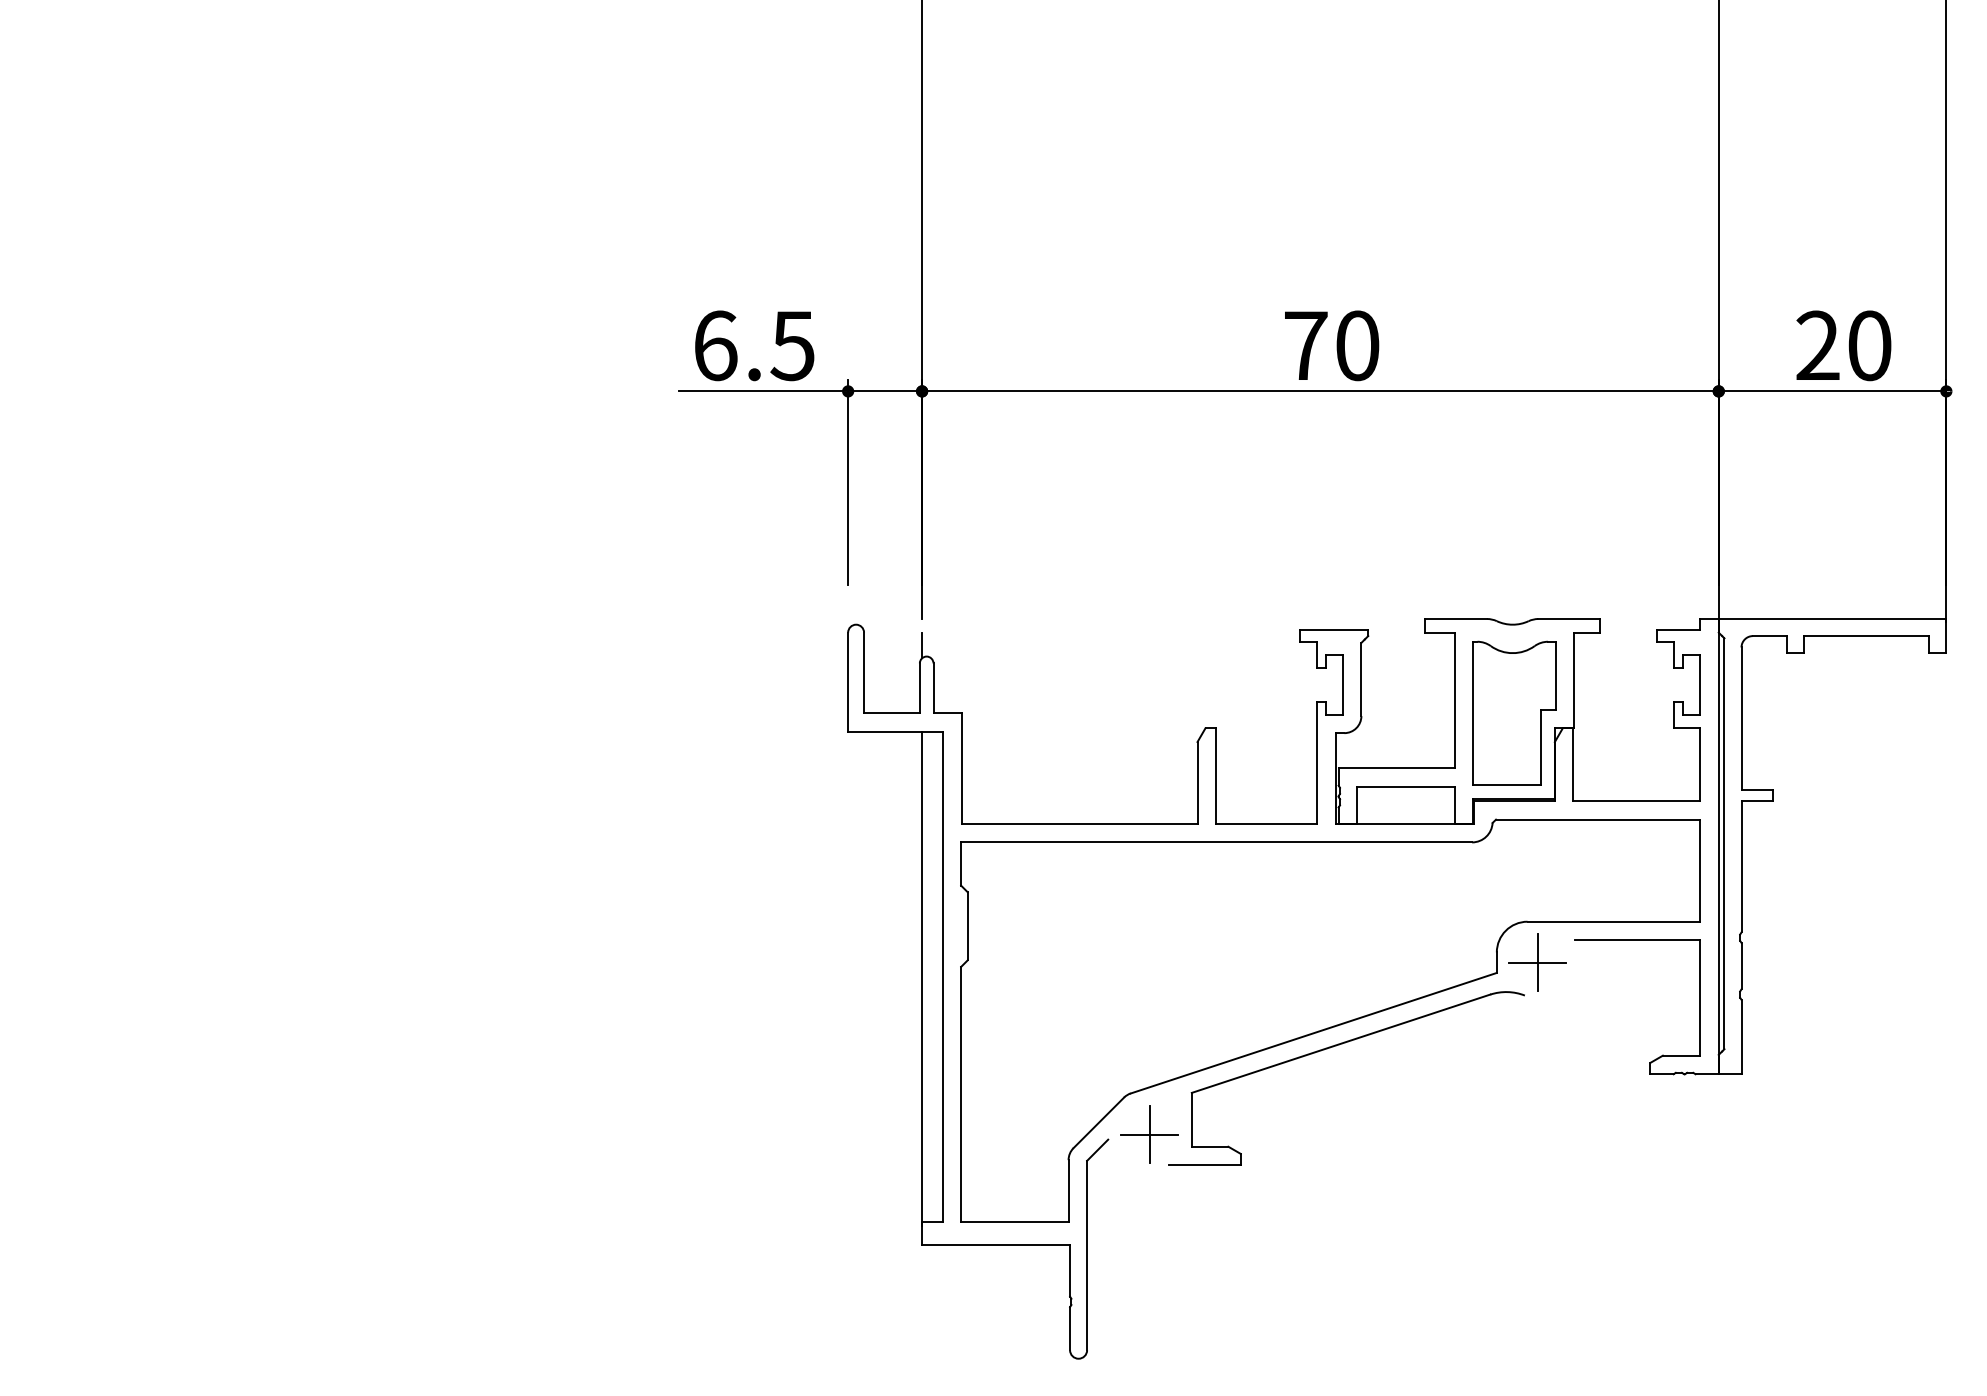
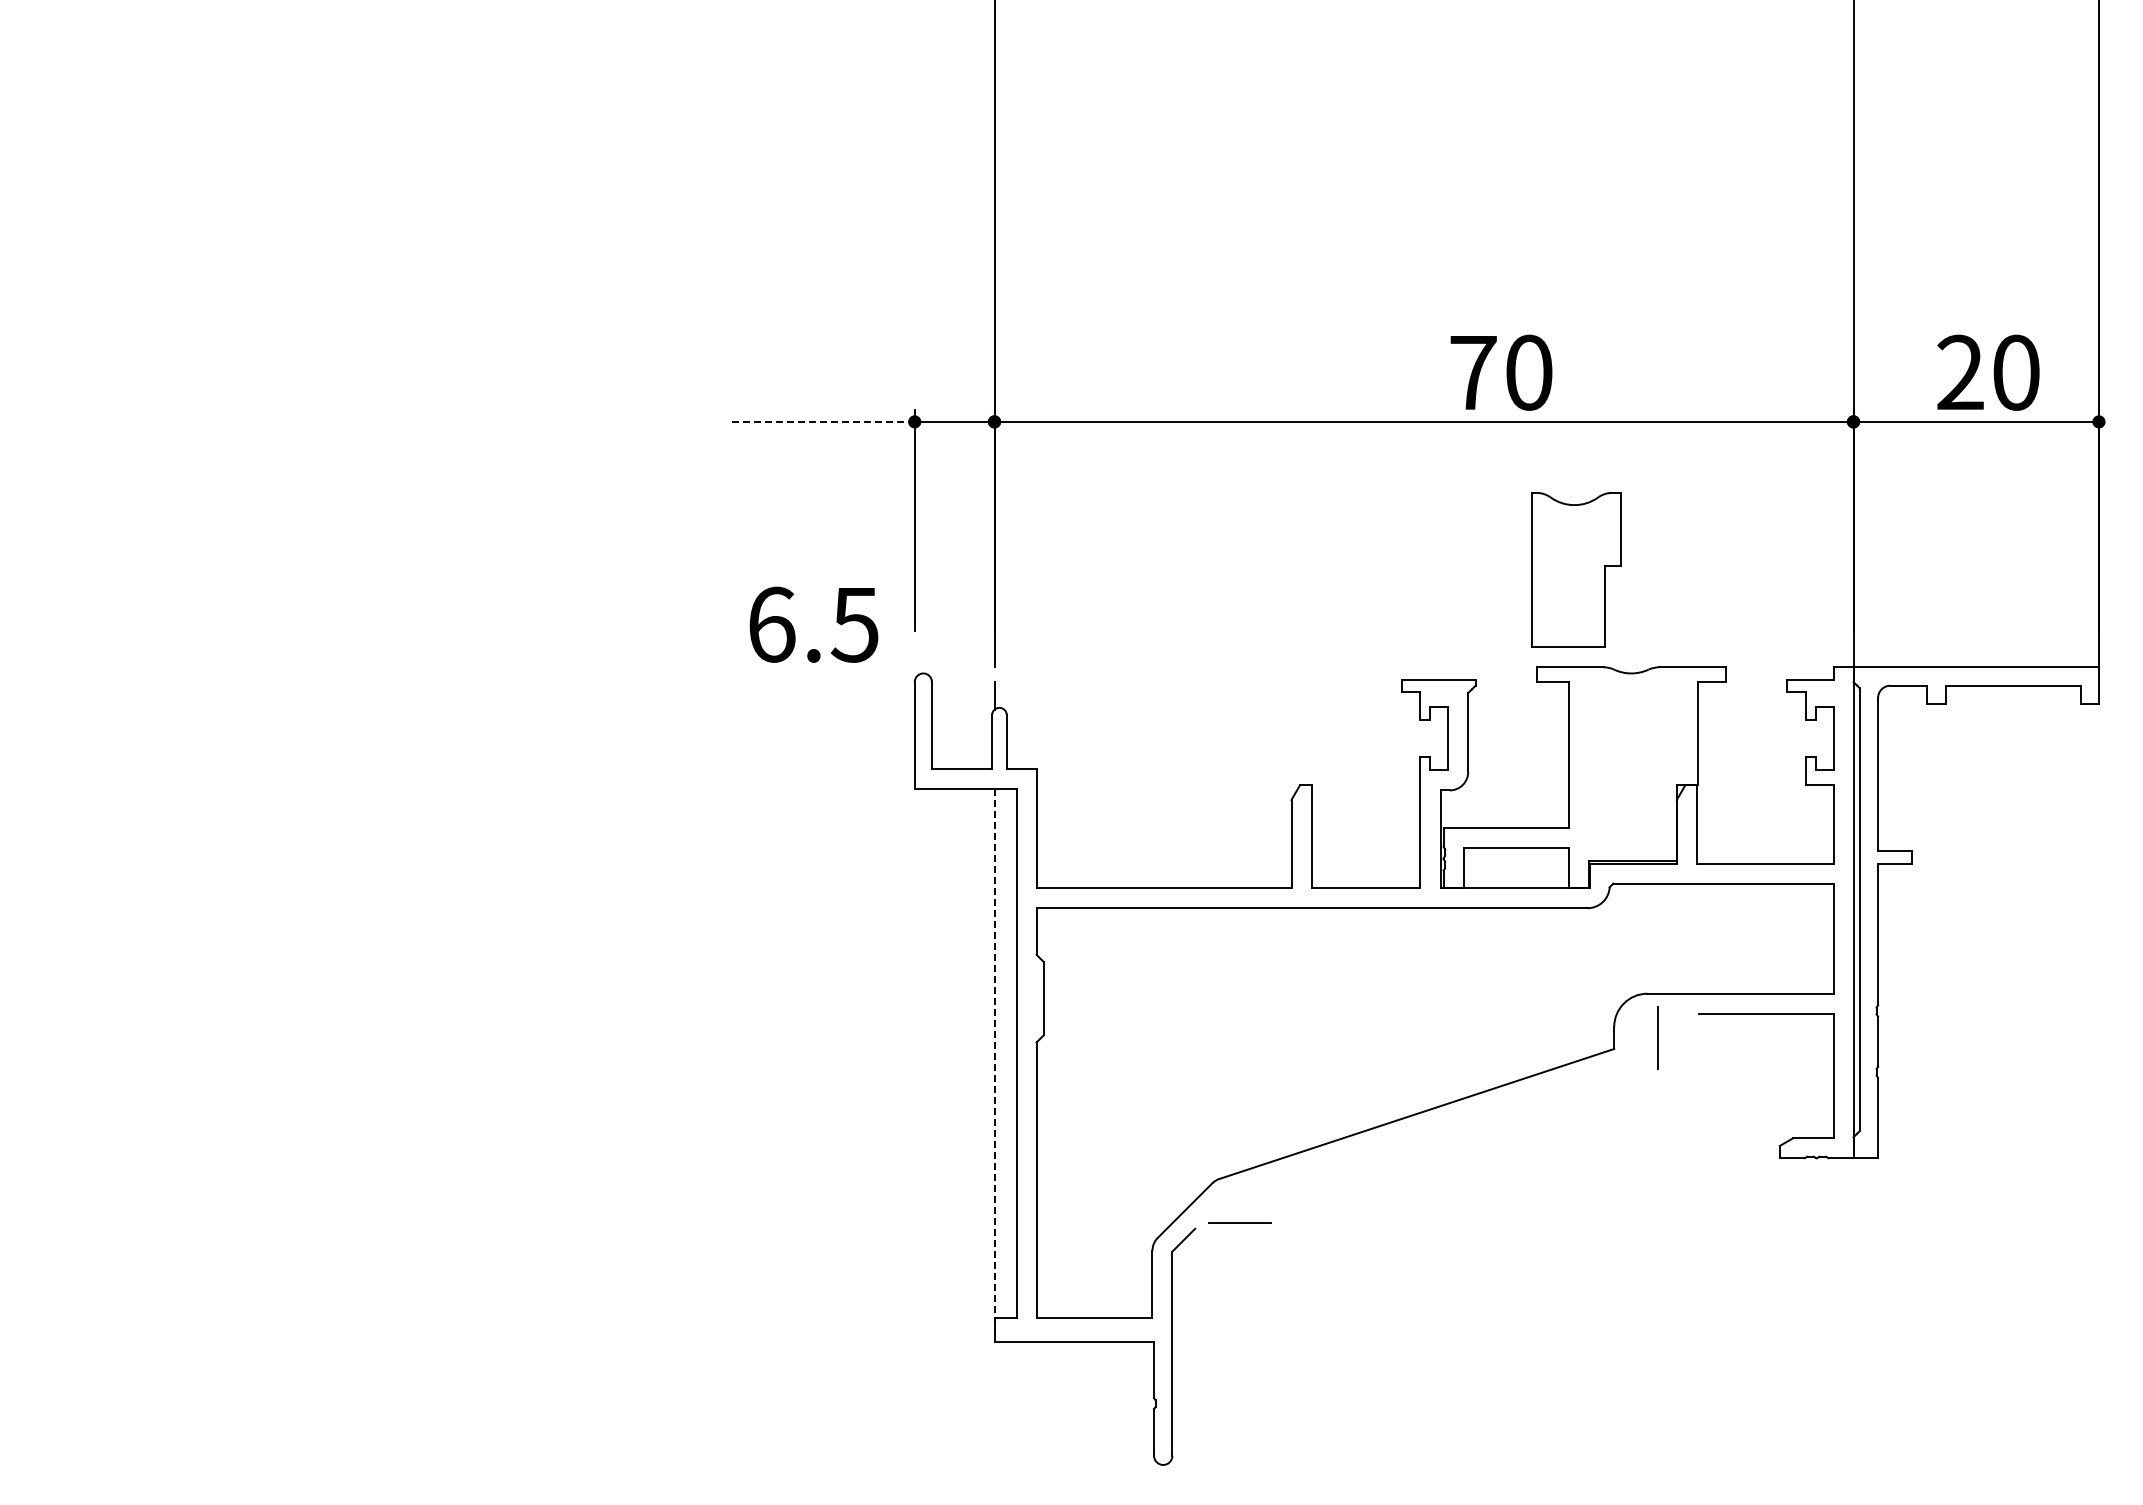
text: (754, 345) -> (813, 624), moved
text: (1332, 345) -> (1501, 372), moved
line: (762, 391) -> (822, 421), solid -> dashed
part: (1514, 712) -> (1576, 569), moved
line: (1537, 962) -> (1658, 1037), removed
line: (922, 979) -> (994, 1055), solid -> dashed
part: (1335, 1046) -> (1440, 1128), removed
line: (1149, 1133) -> (1239, 1222), removed

